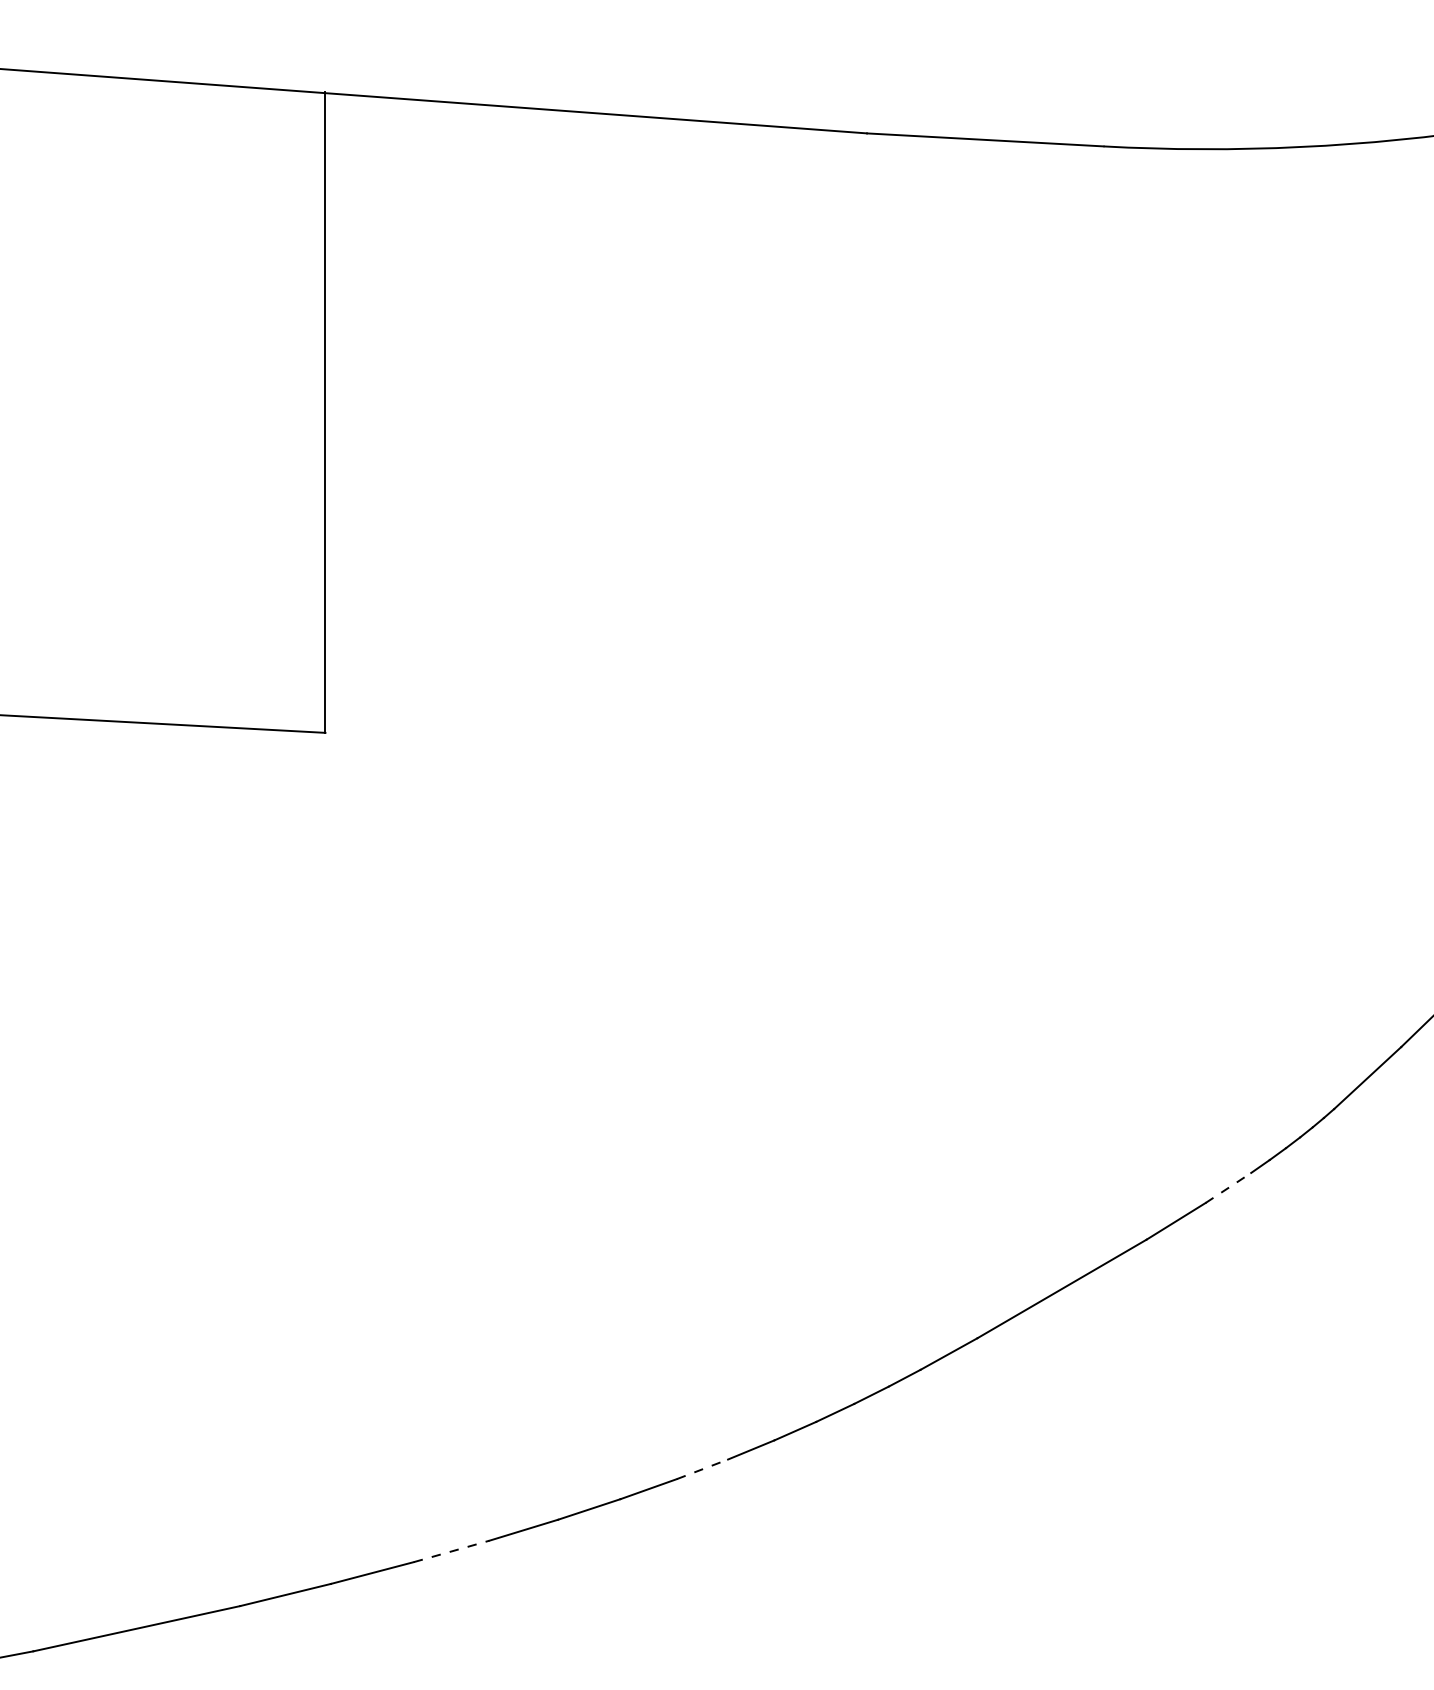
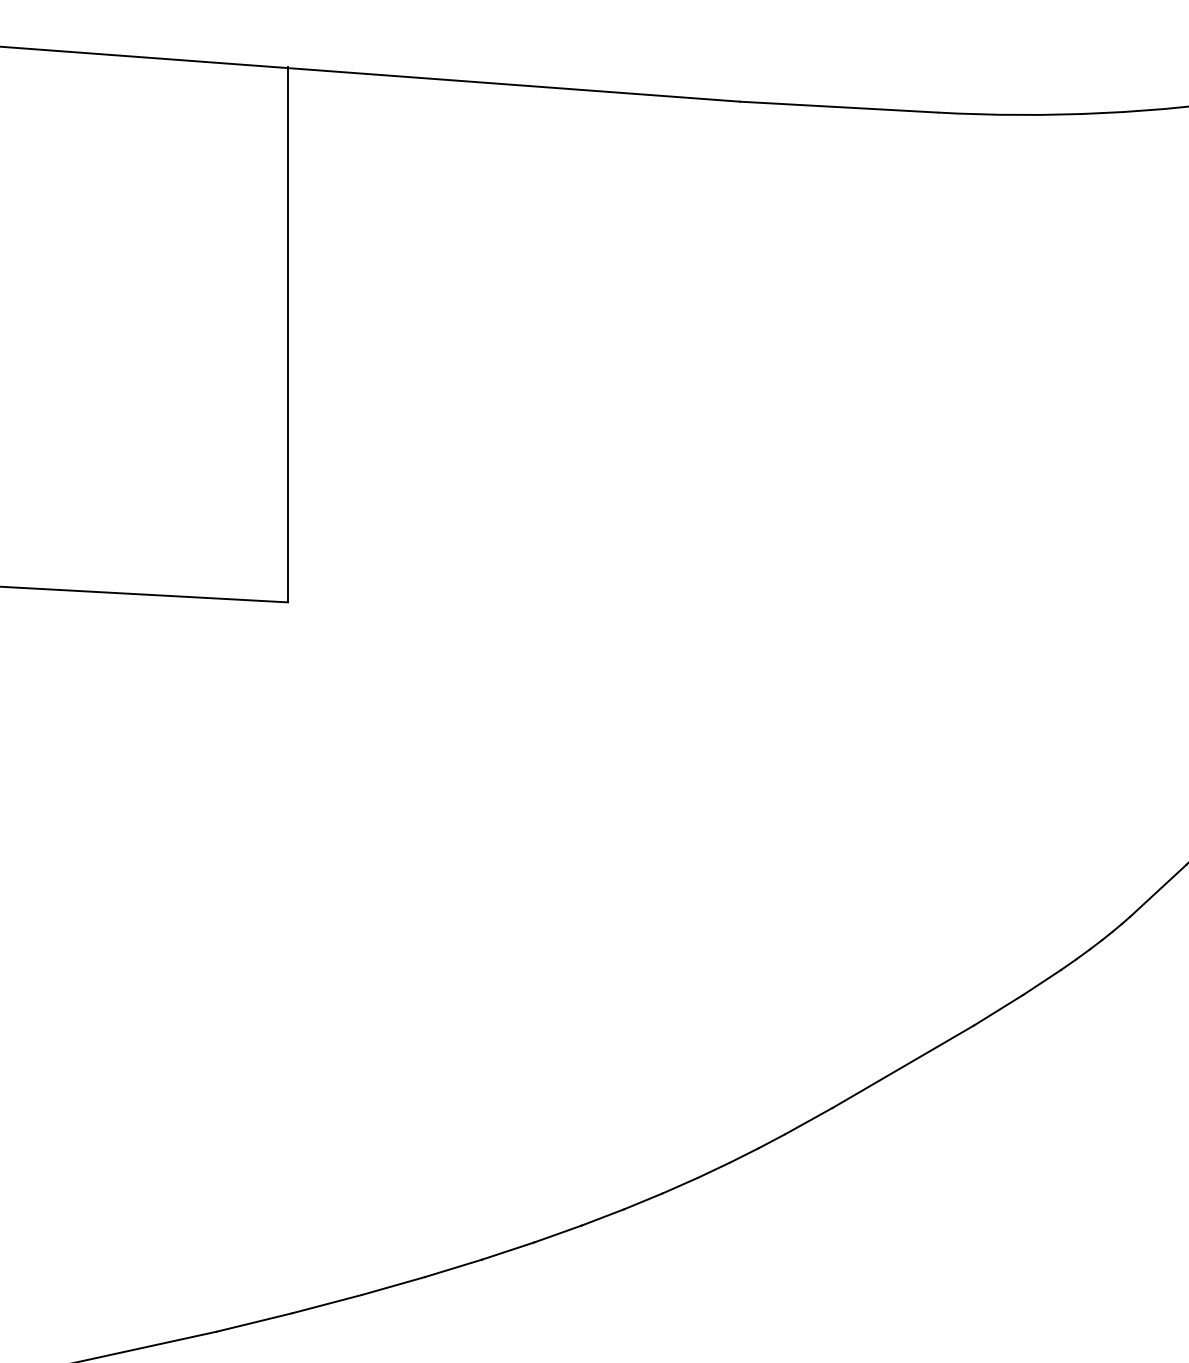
line: (1228, 1187) -> (1042, 982), dashed -> solid
line: (702, 1469) -> (602, 1217), dashed -> solid
line: (452, 1551) -> (394, 1286), dashed -> solid

